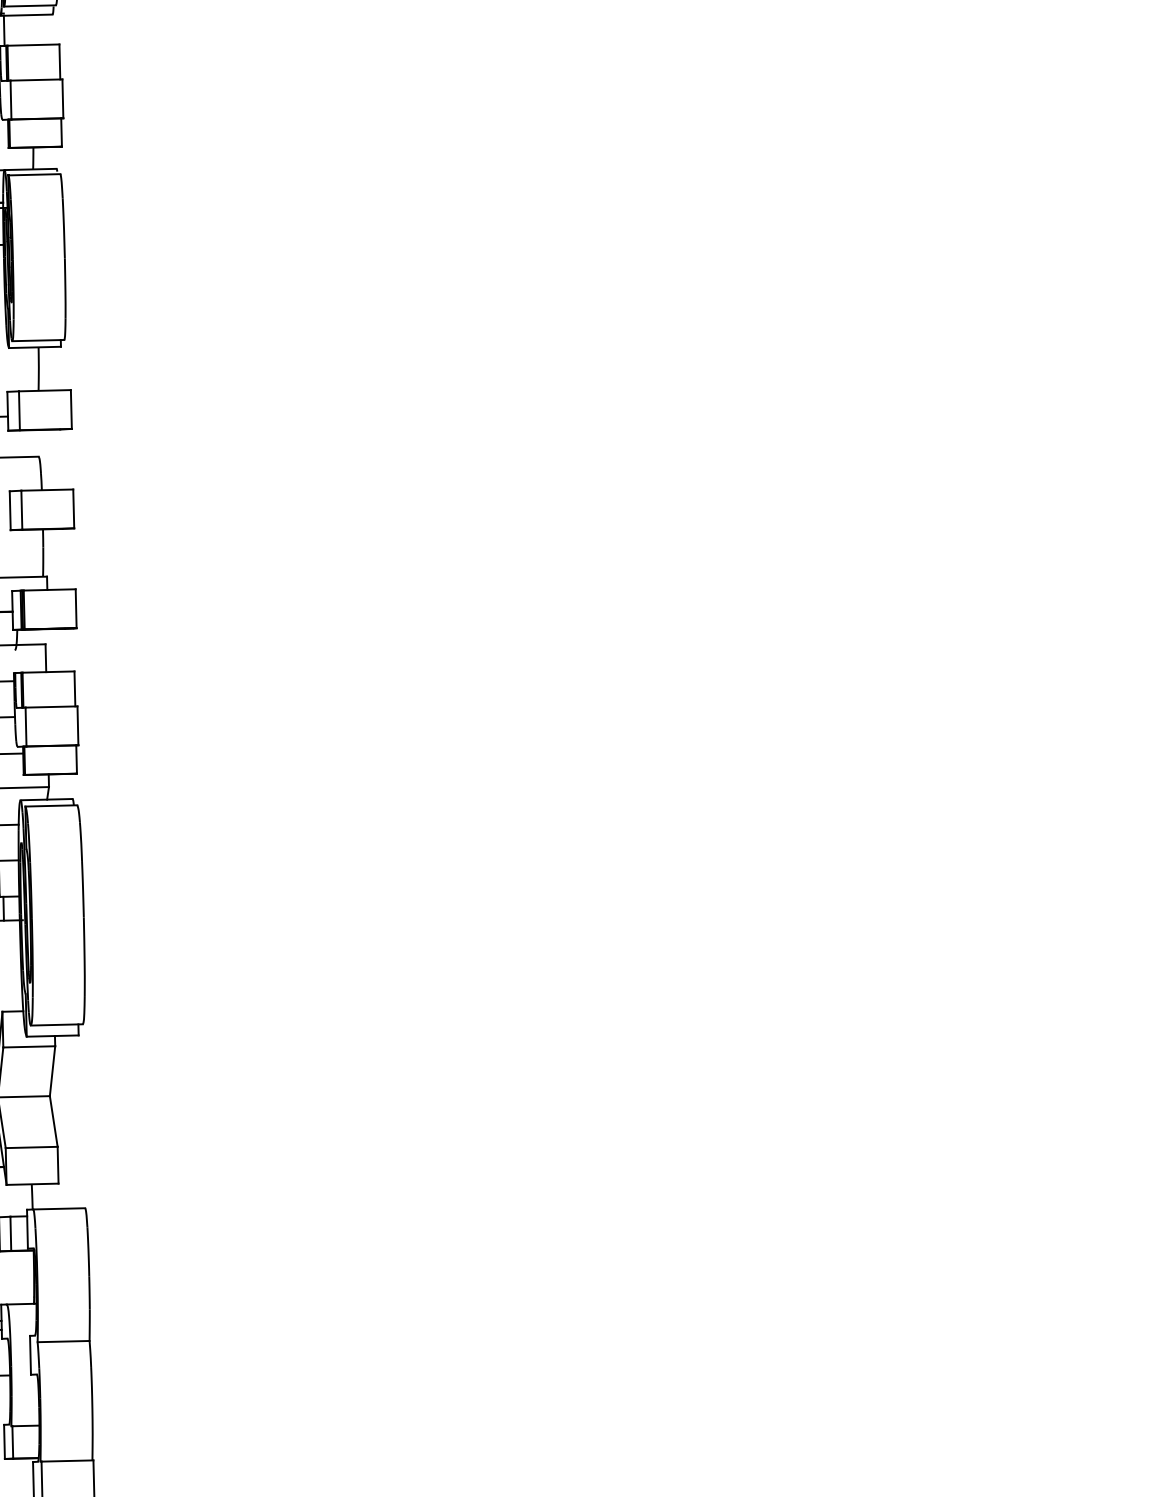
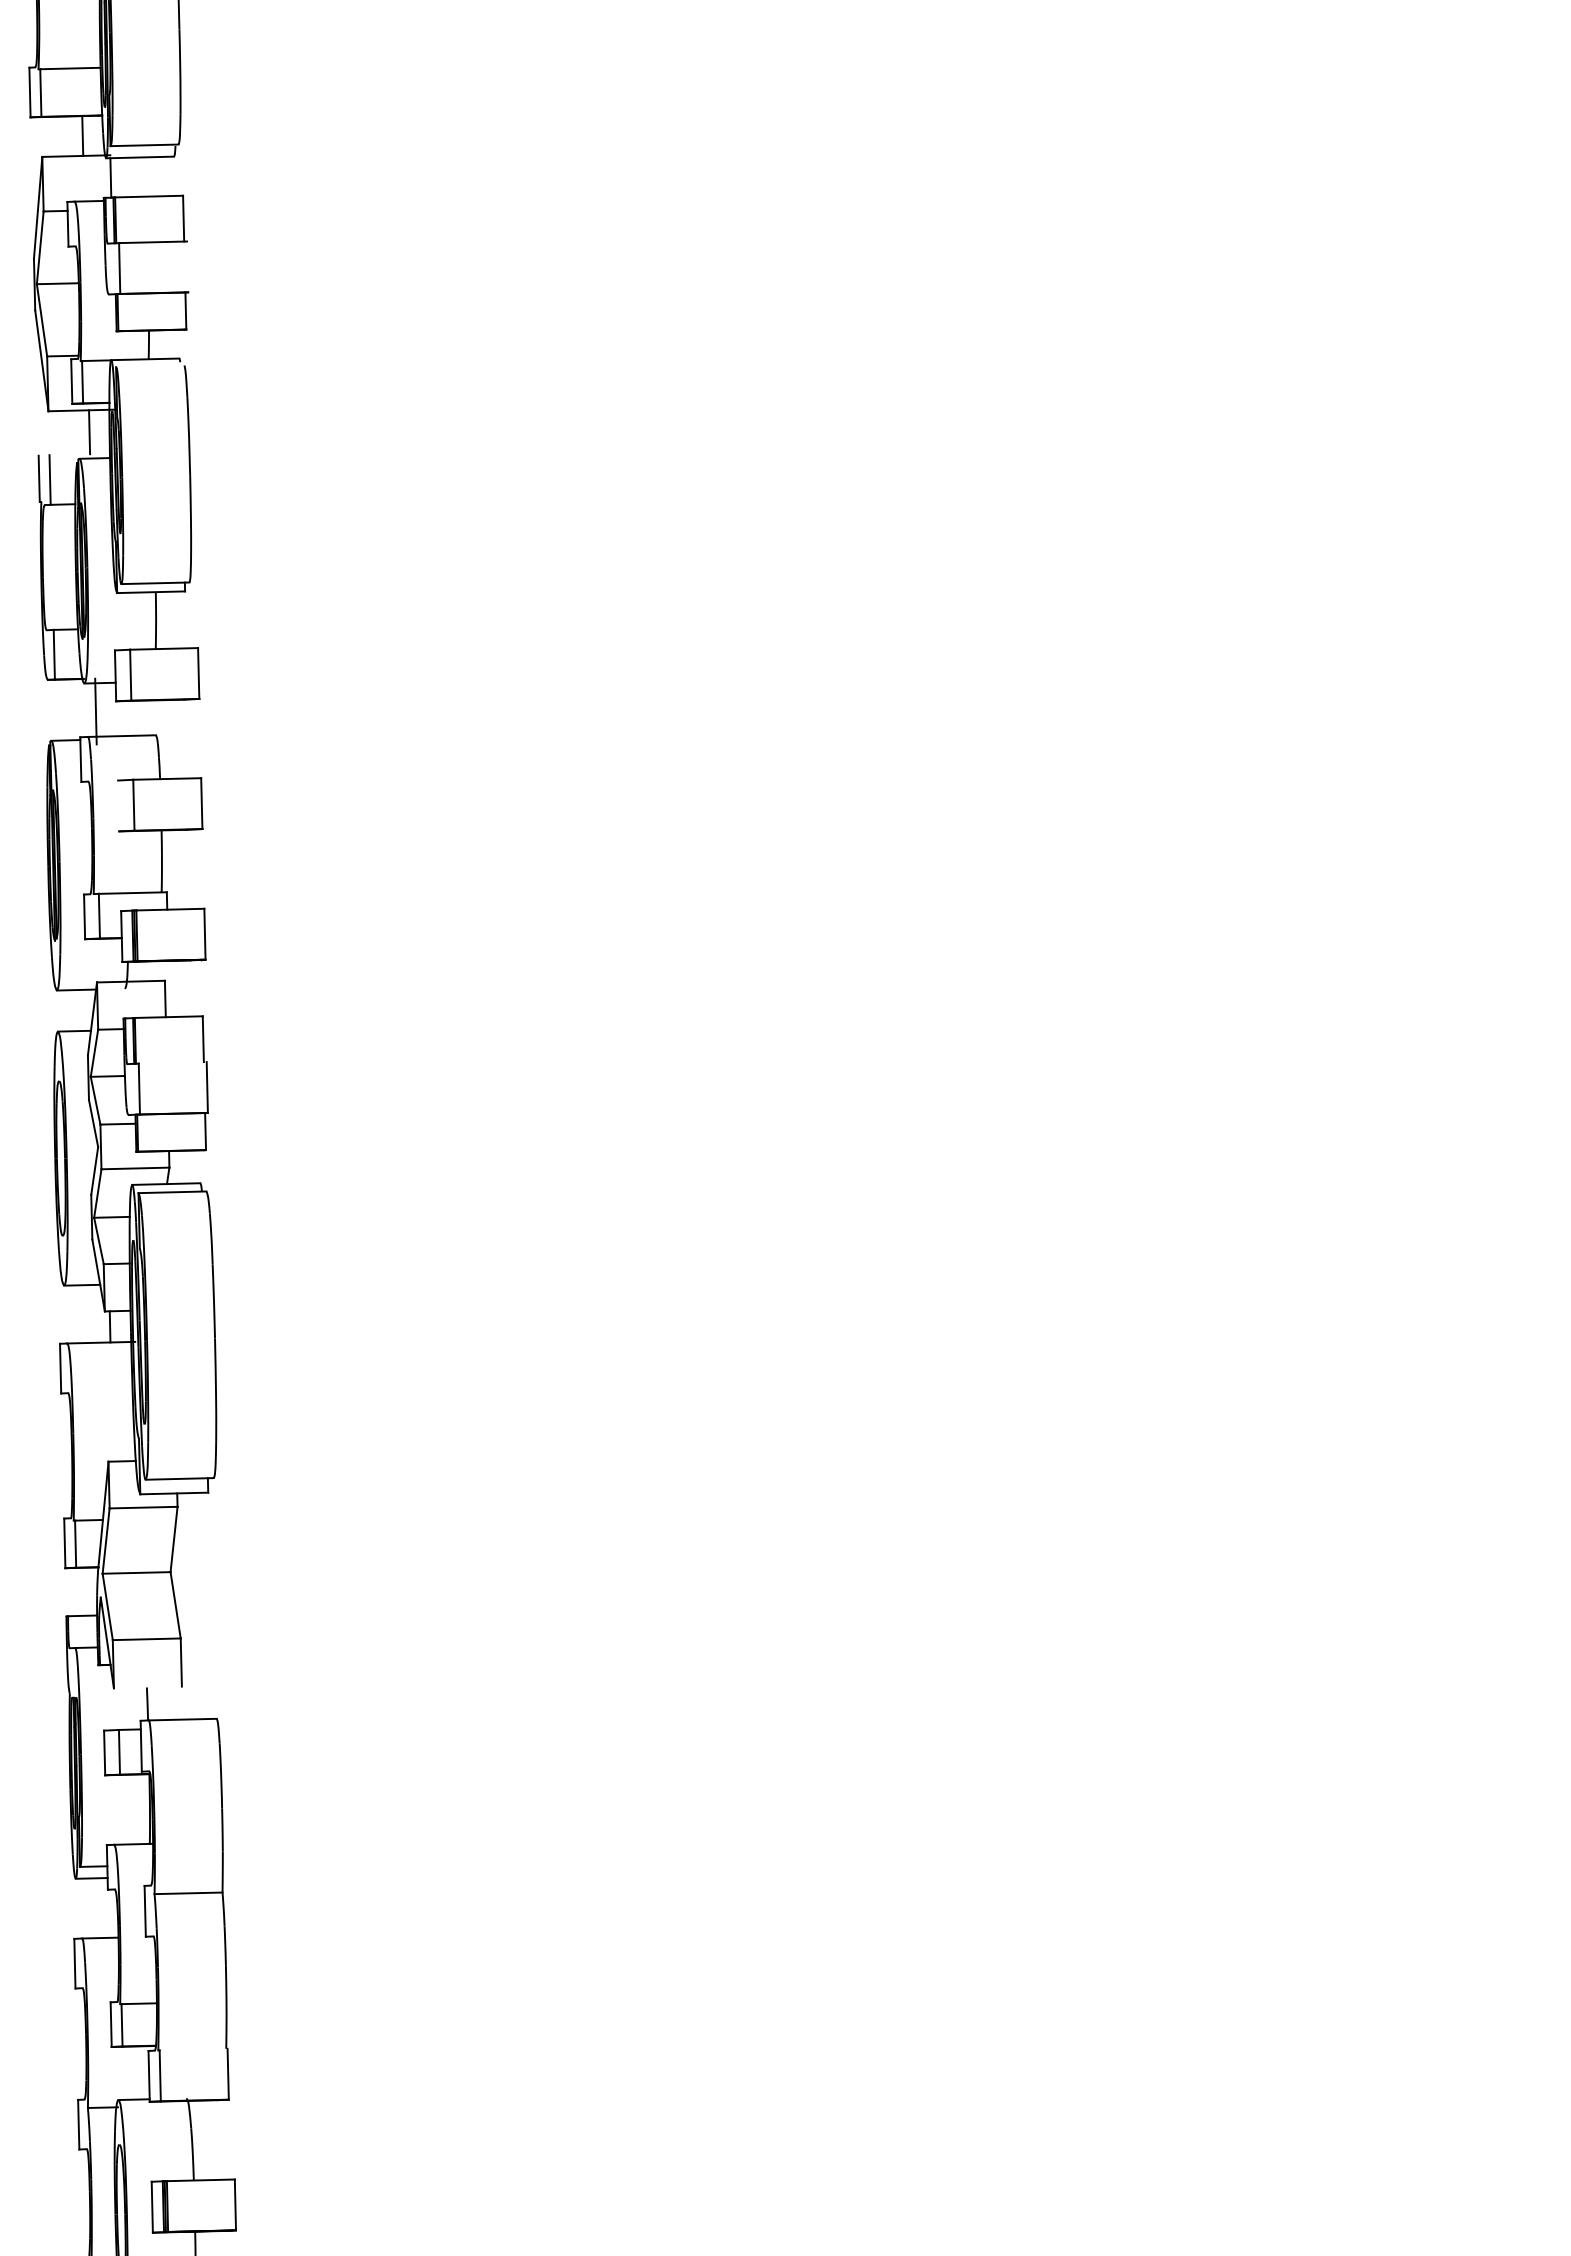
line: (62, 98) -> (187, 266), removed
line: (34, 174) -> (150, 366), removed
line: (10, 510) -> (118, 805), removed
line: (51, 706) -> (172, 1062), removed
line: (32, 1184) -> (147, 1687), removed
line: (67, 1460) -> (193, 2049), removed

